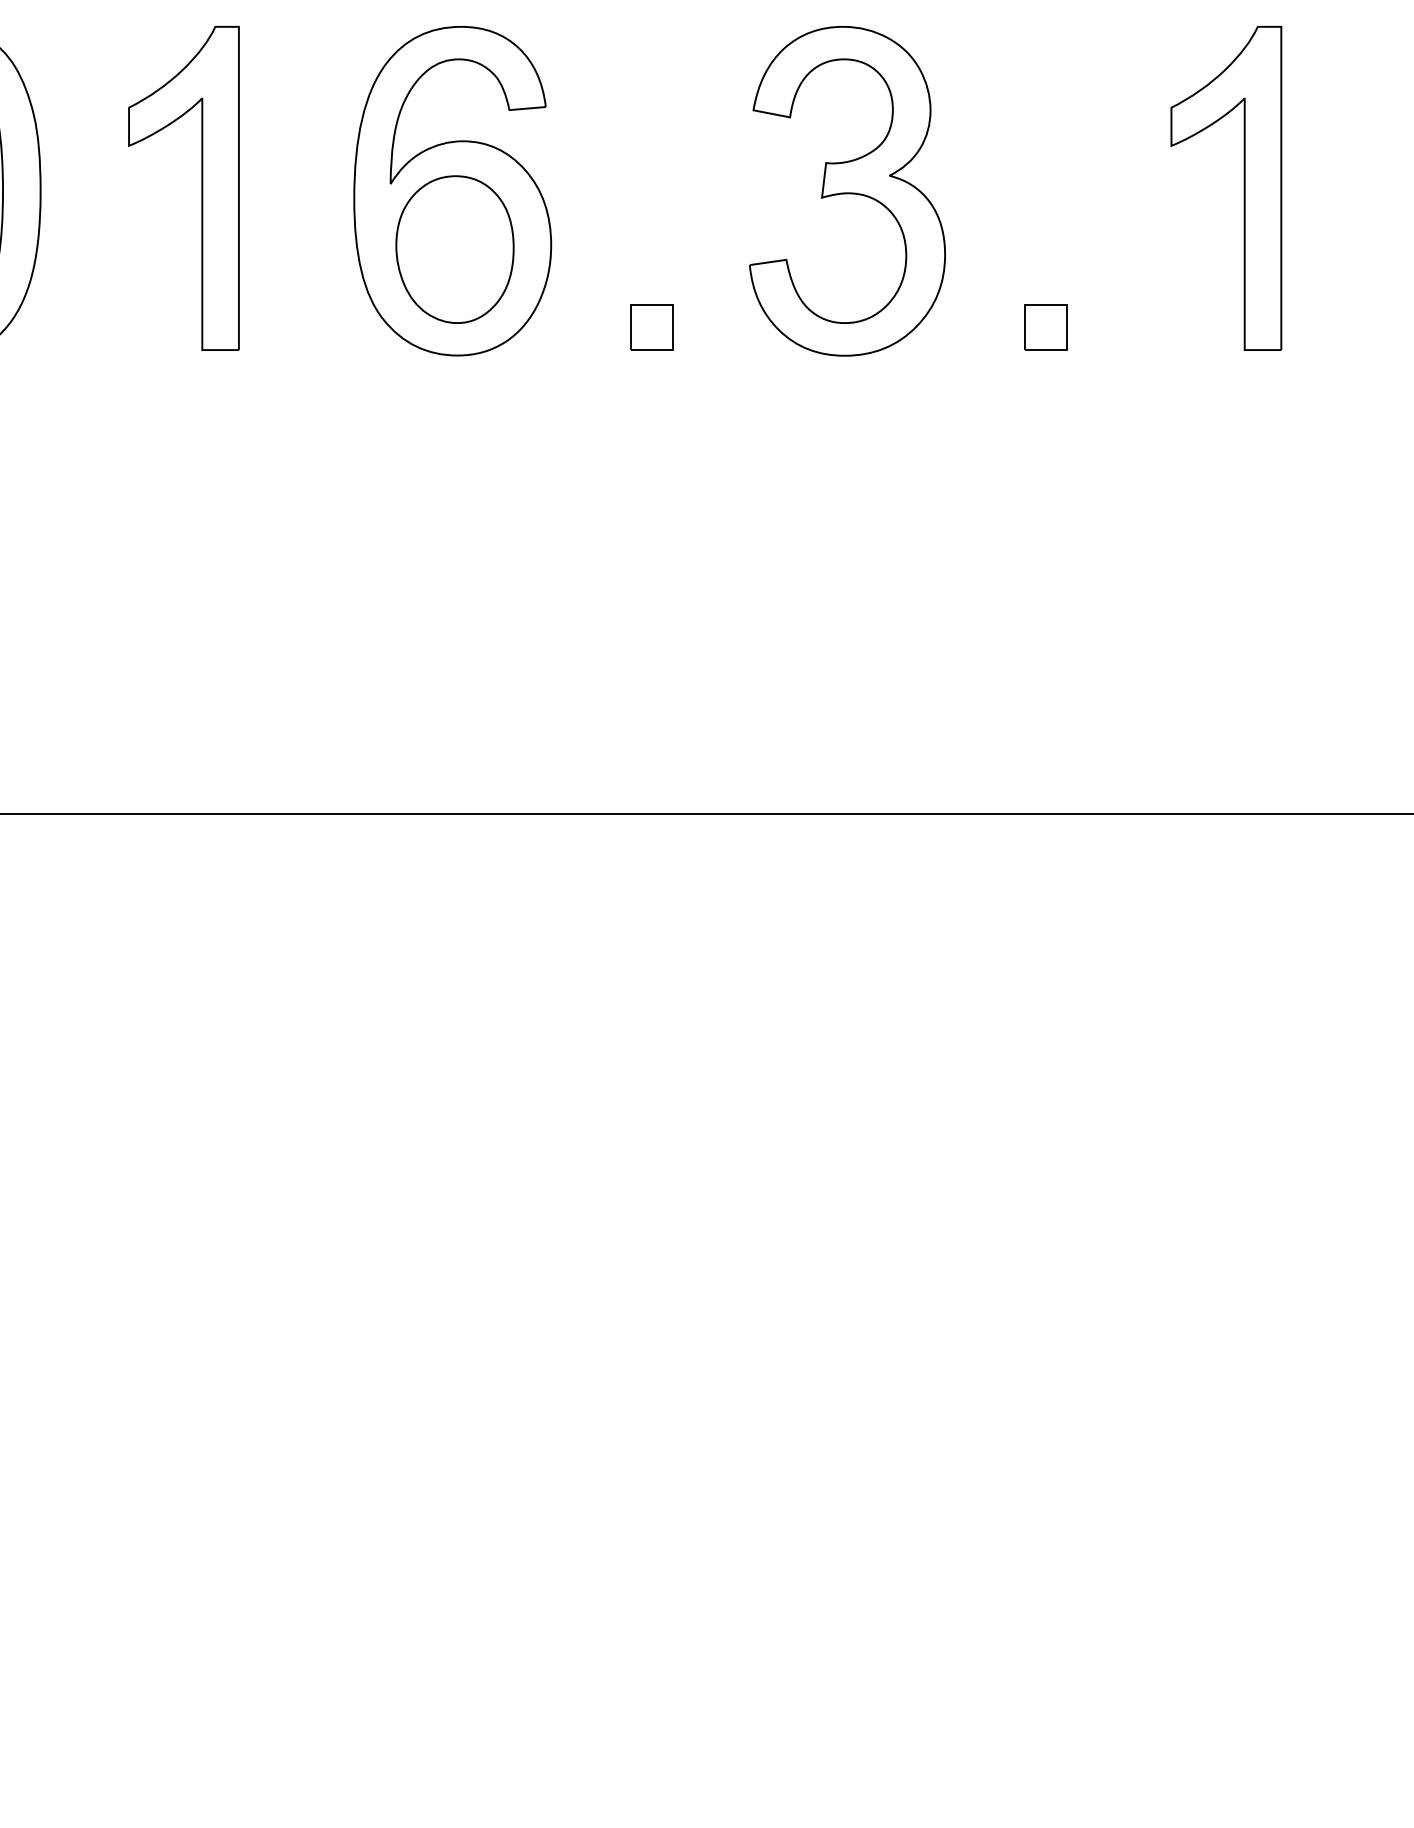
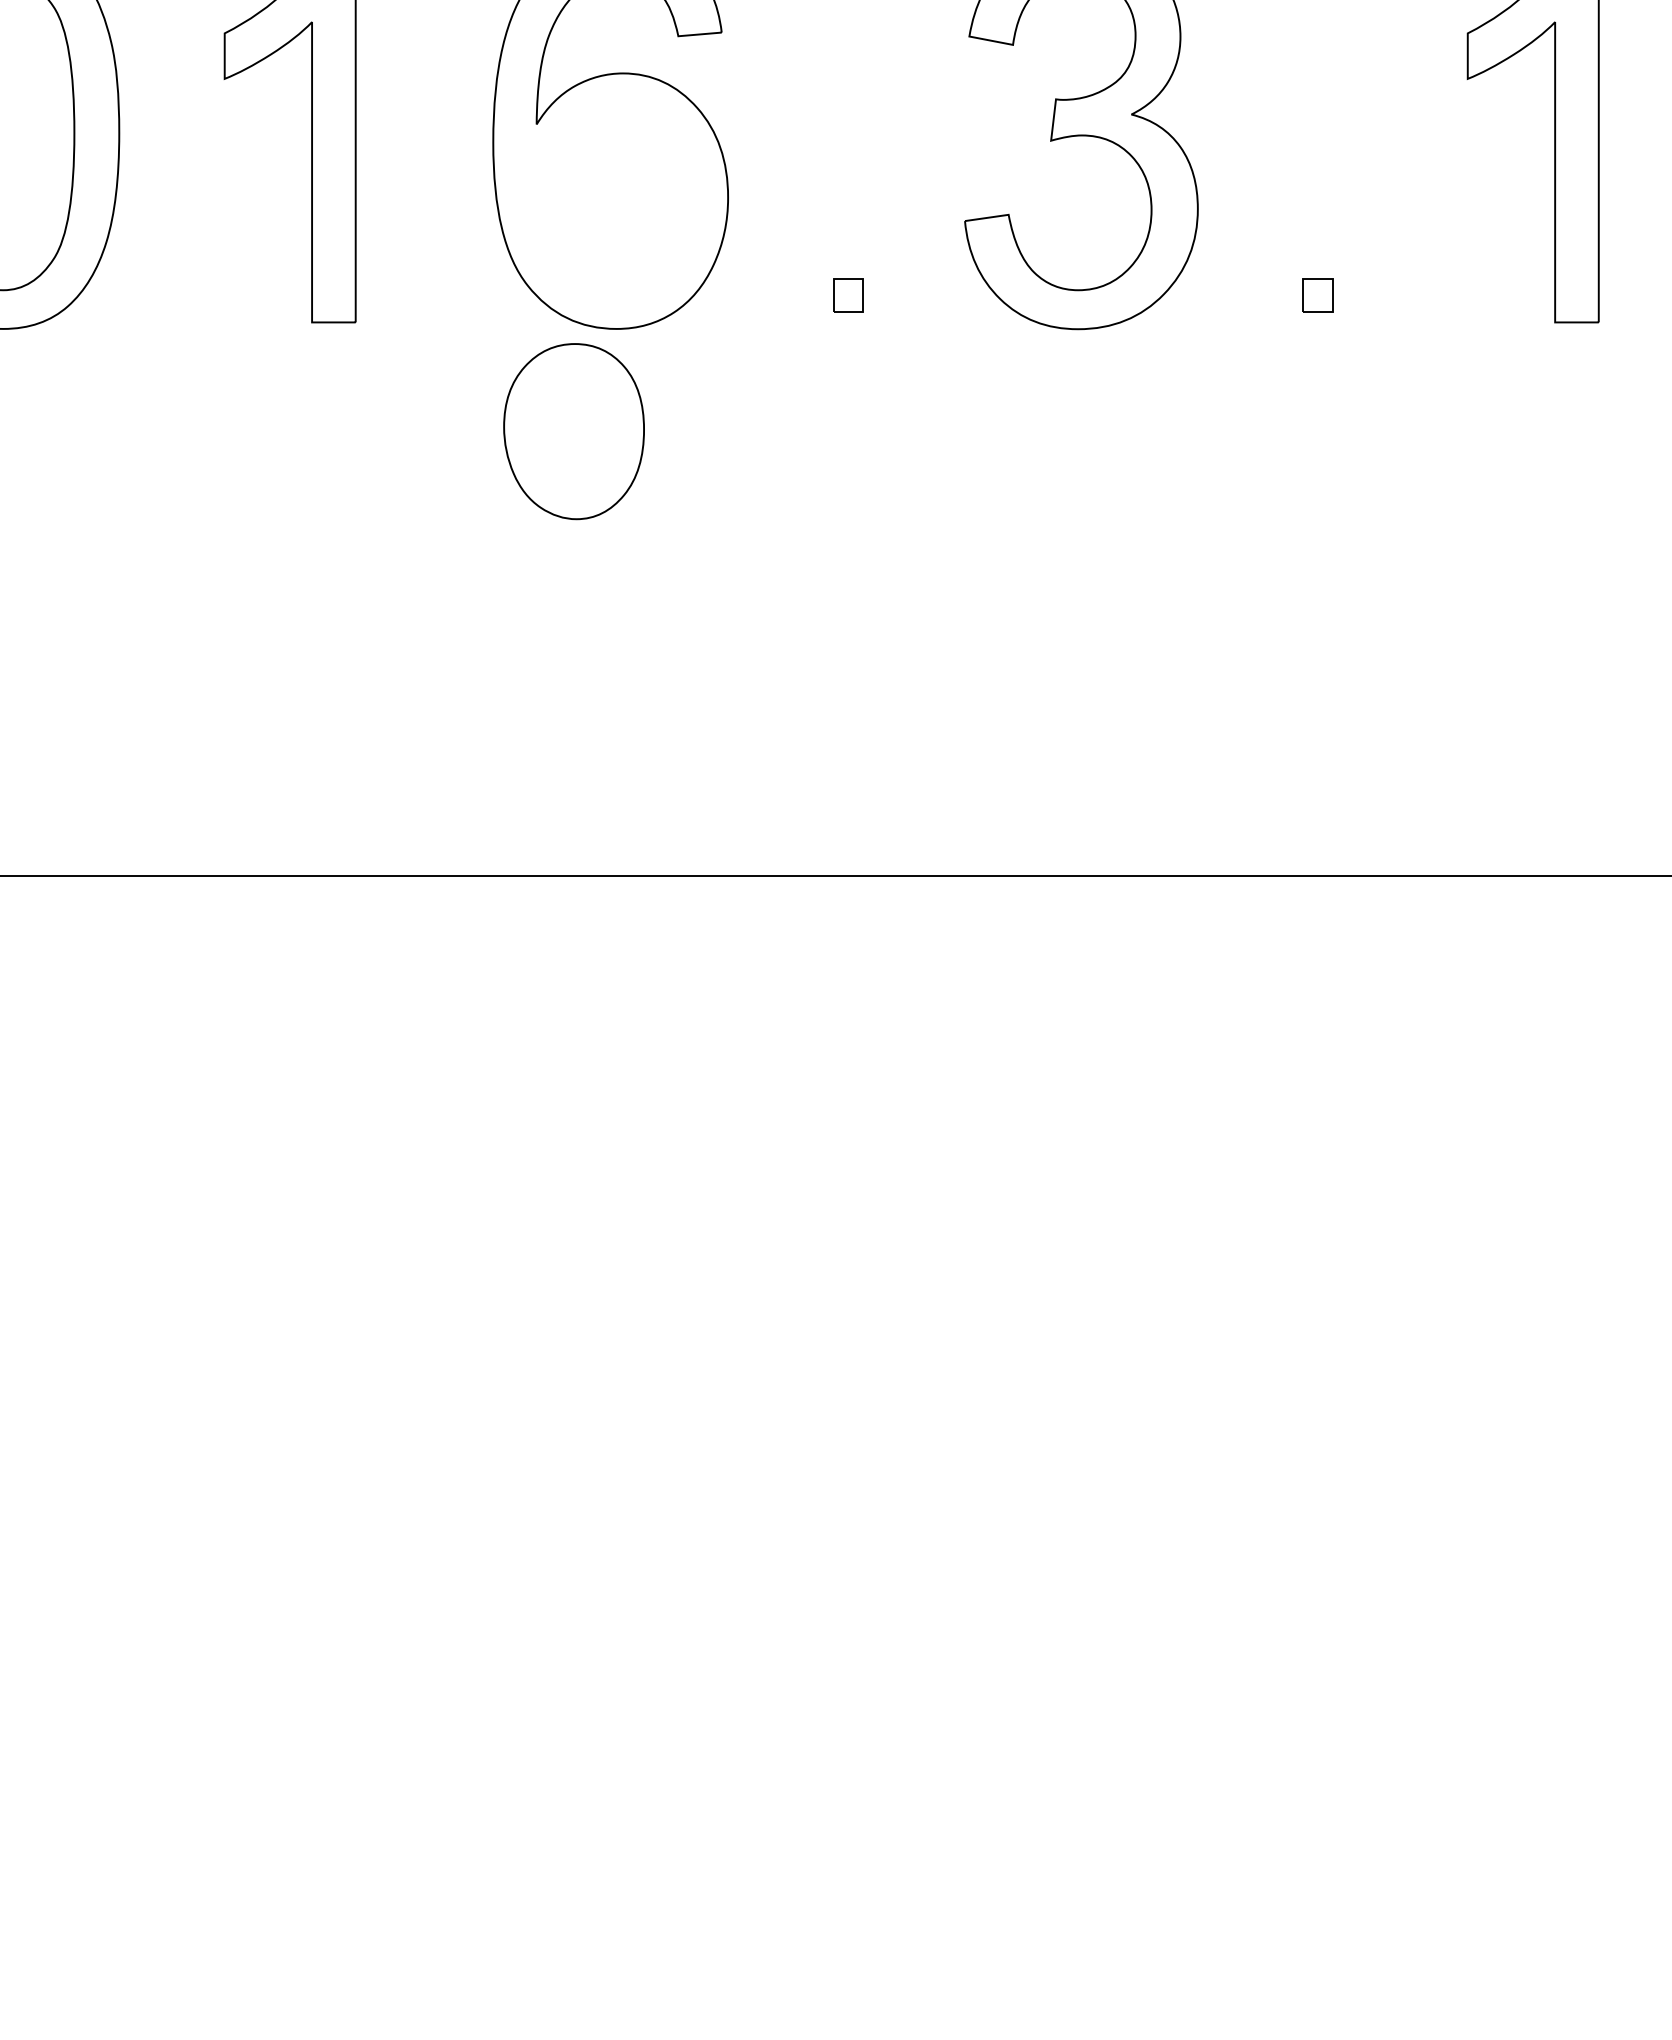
part: (454, 249) -> (573, 431), moved
part: (651, 327) -> (847, 295), size x0.6
part: (1045, 327) -> (1317, 295), size x0.6

